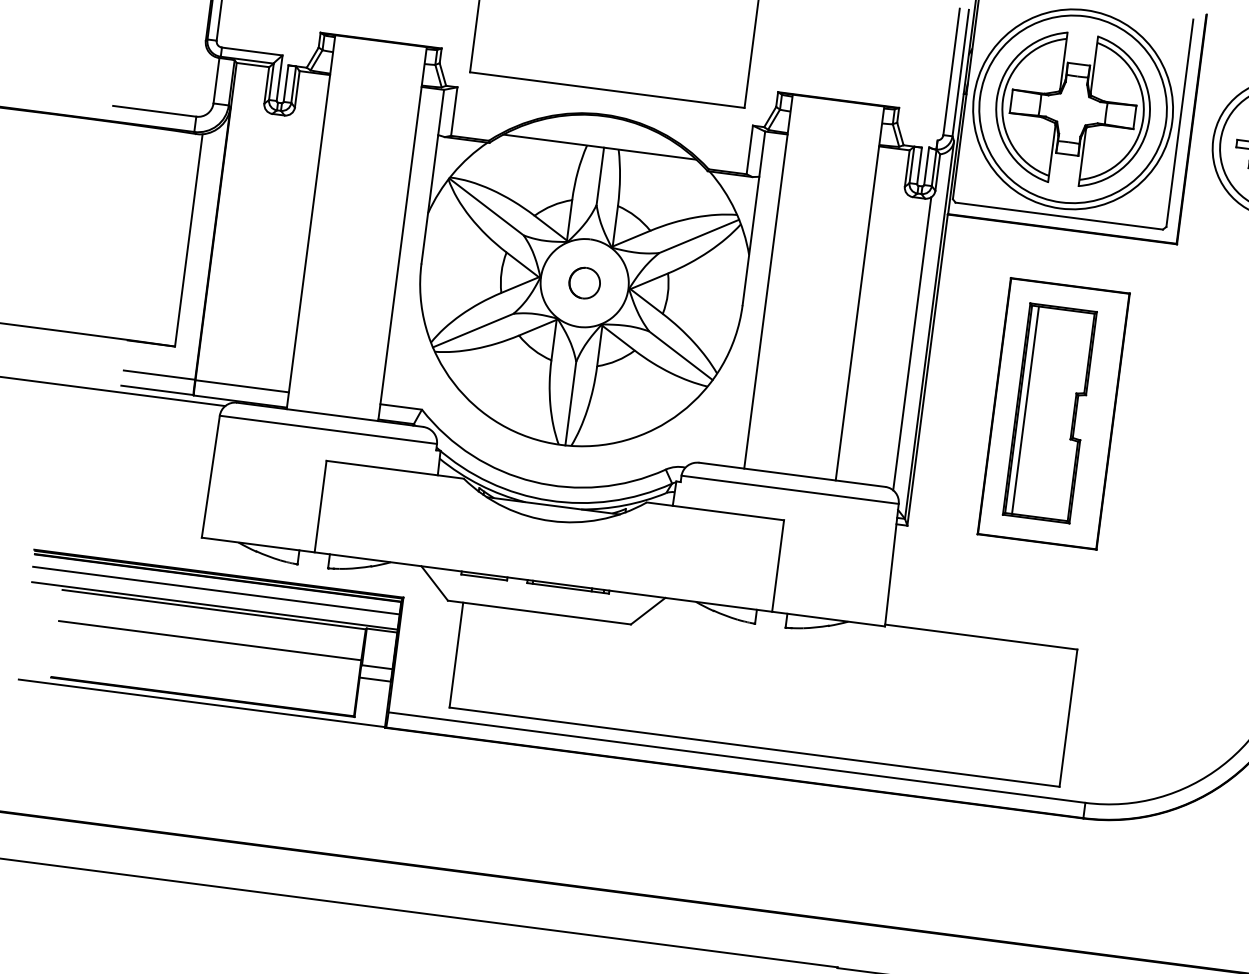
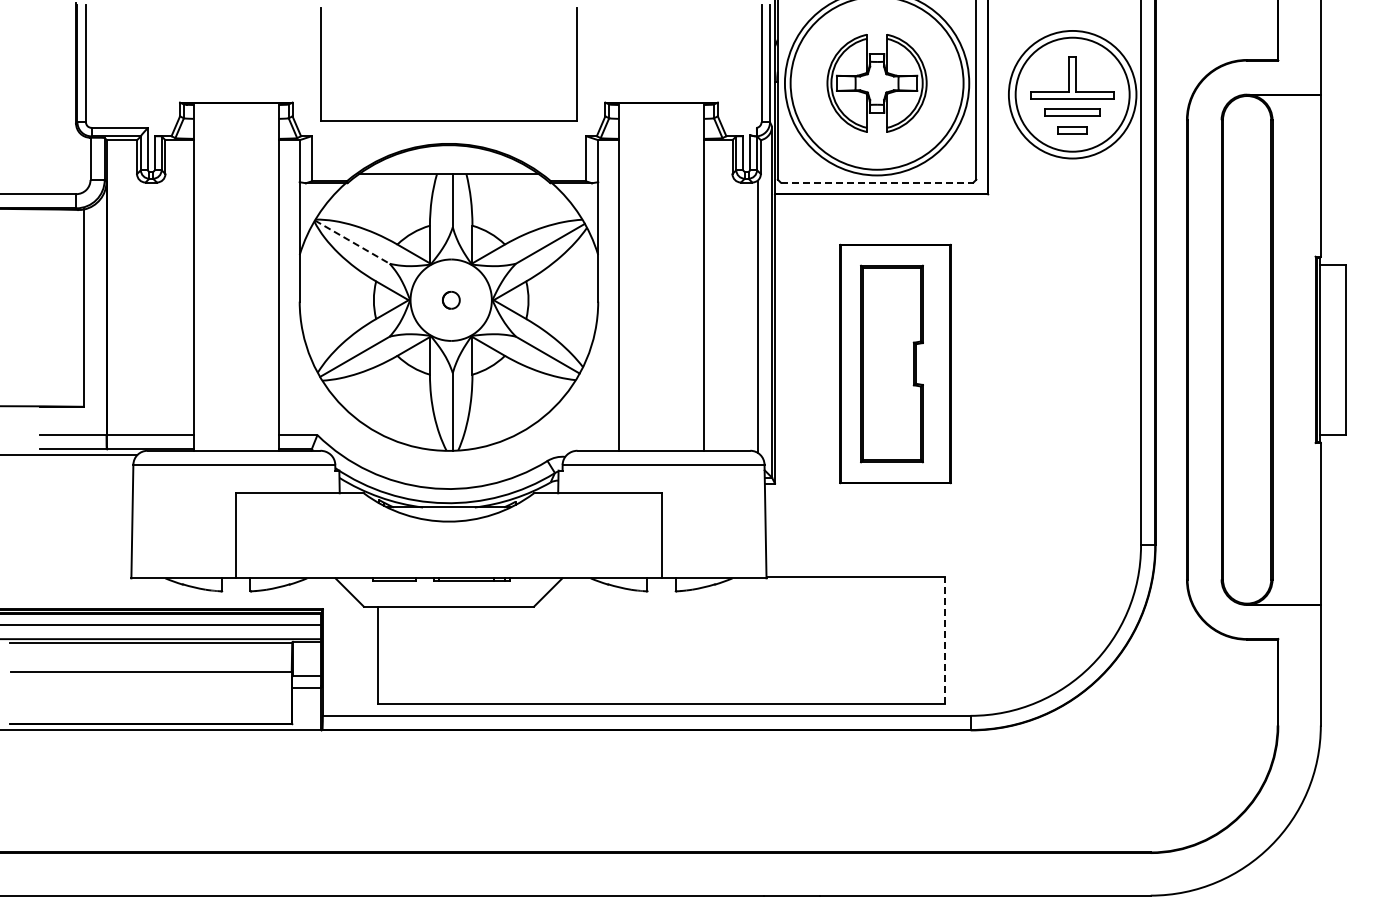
part: (1072, 109) -> (876, 83), size x0.7
line: (486, 207) -> (352, 242), solid -> dashed
line: (1059, 216) -> (877, 182), solid -> dashed
part: (584, 283) -> (451, 300), size x0.6
line: (1025, 409) -> (869, 363), removed
line: (1068, 718) -> (945, 640), solid -> dashed

